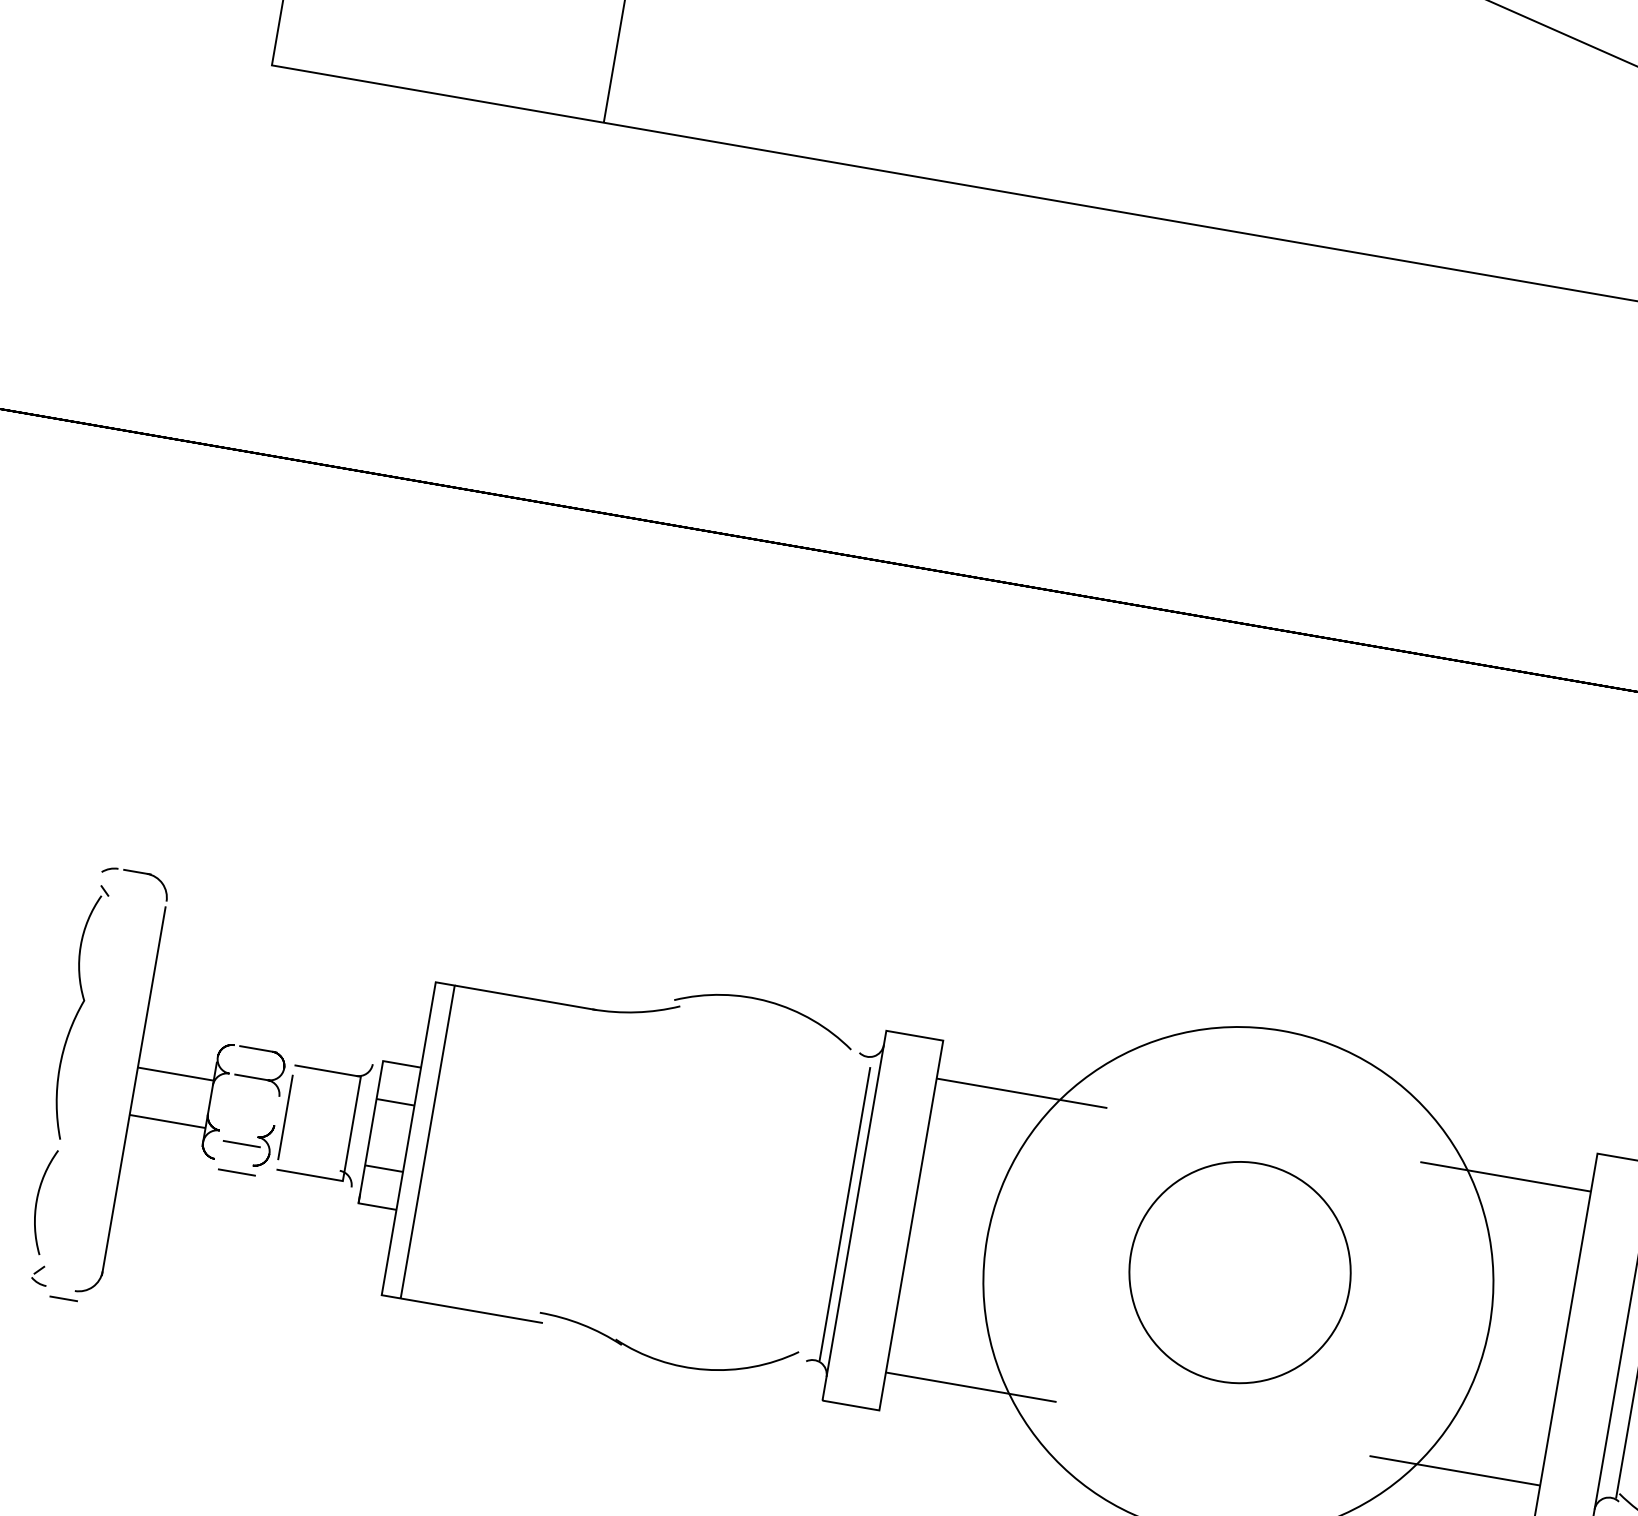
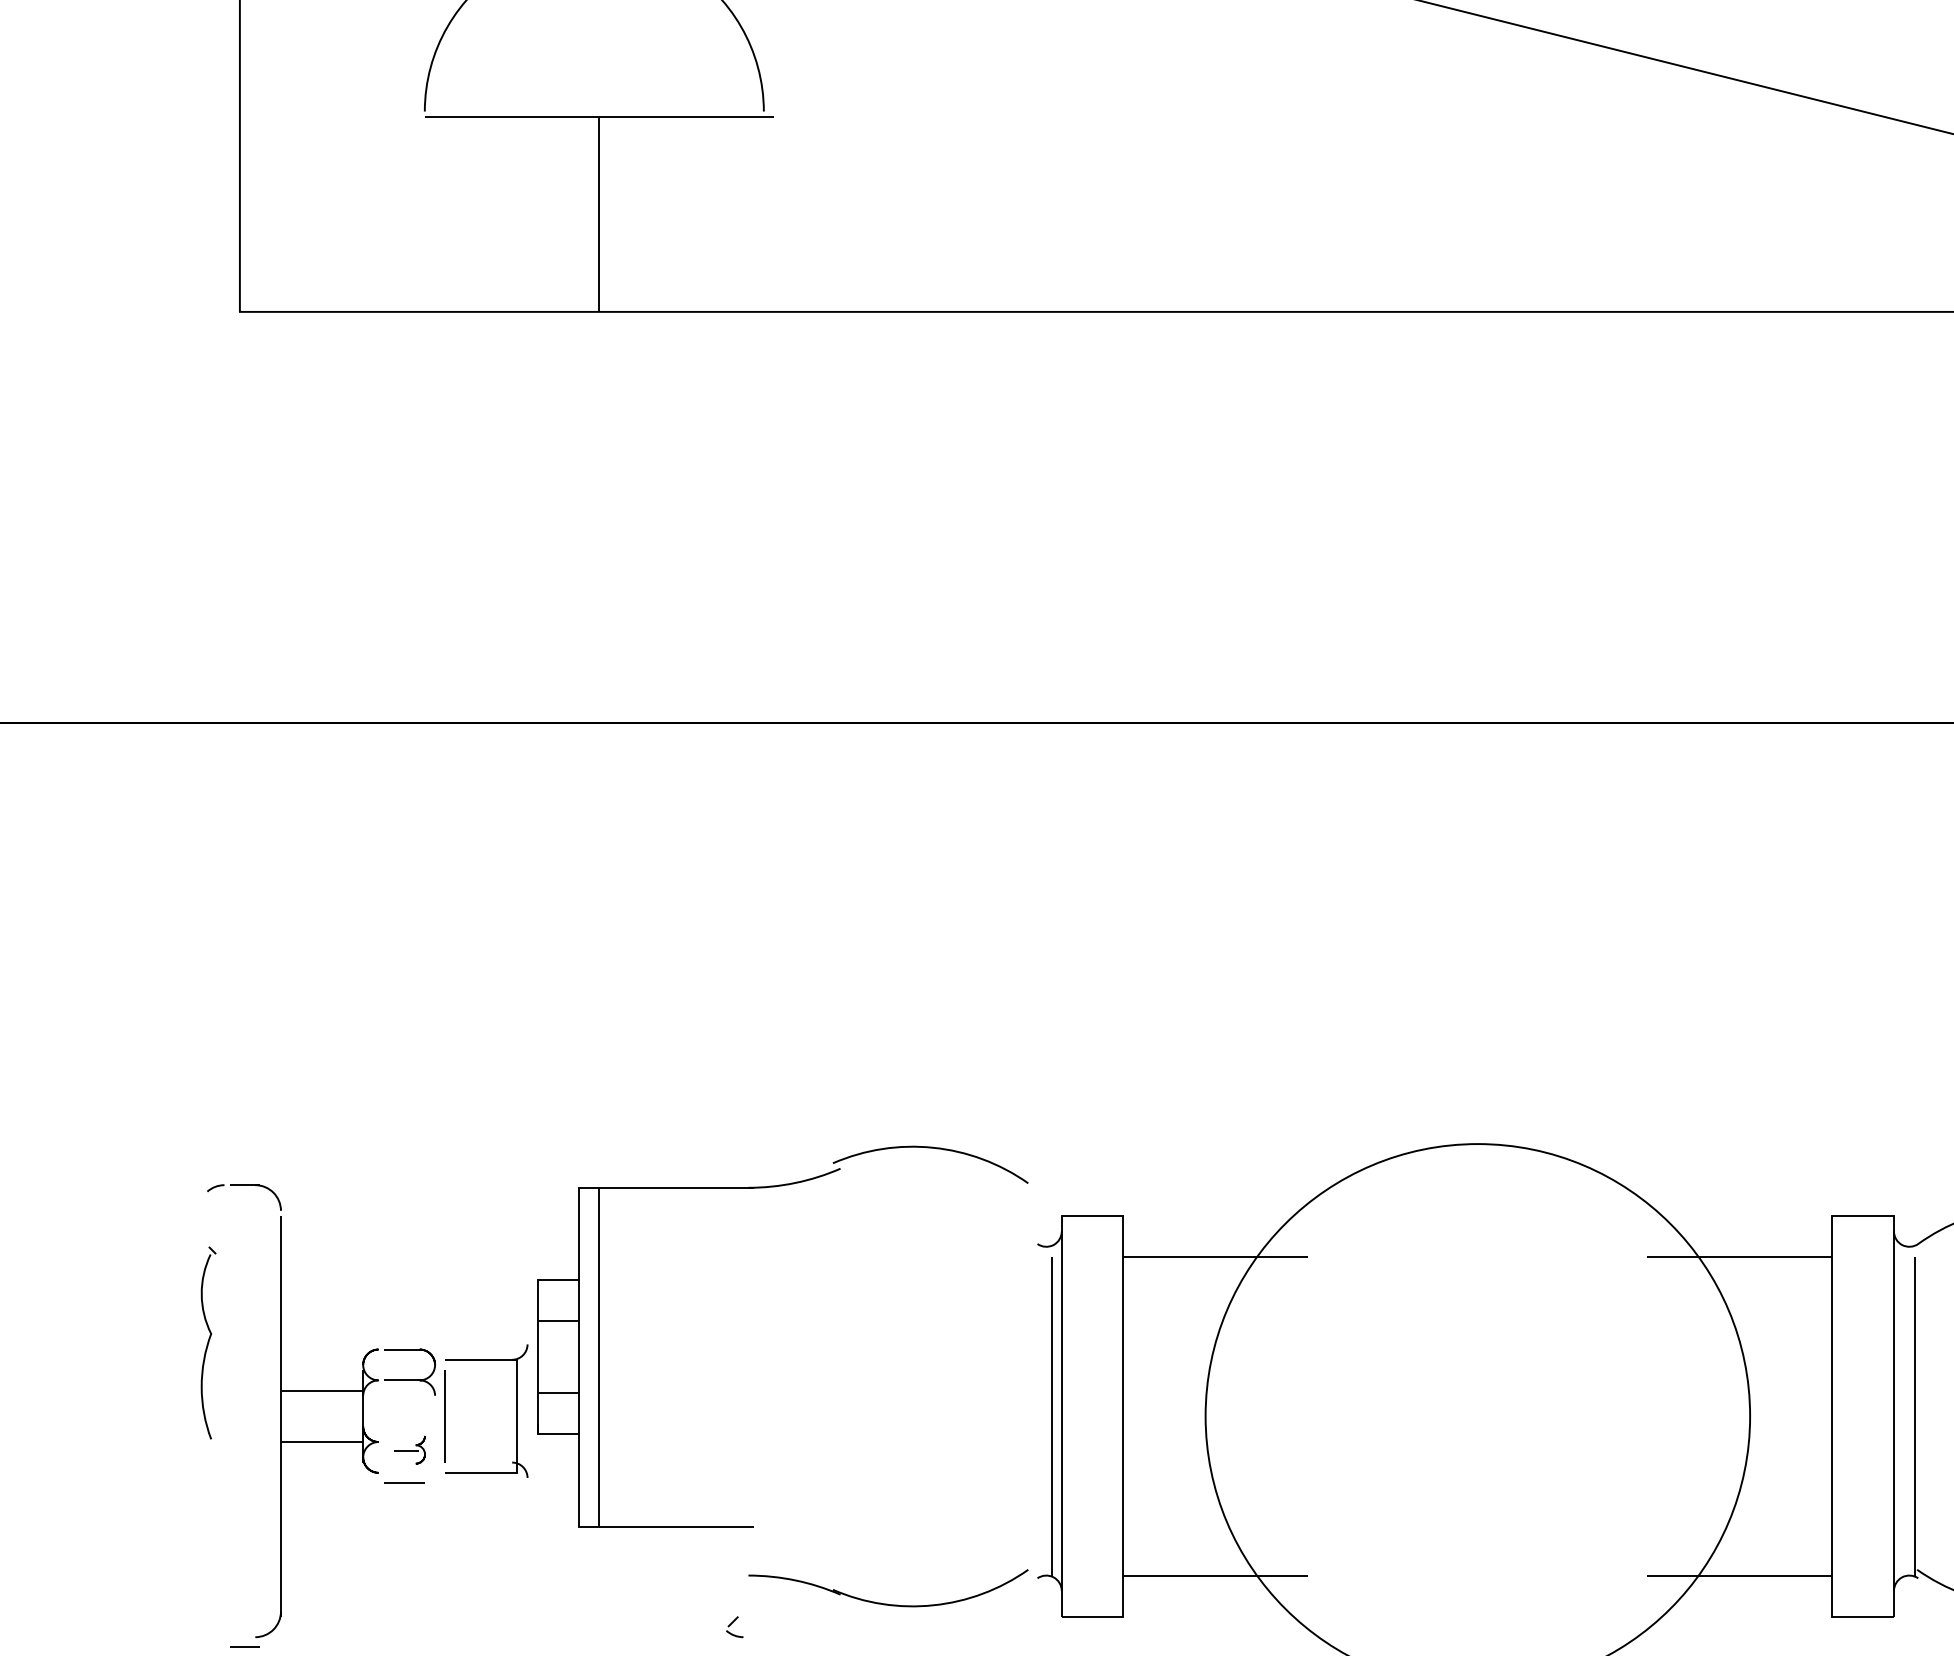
part: (78, 1011) -> (208, 1342), size x0.7
part: (607, 1012) -> (765, 1188), moved
part: (247, 1142) -> (409, 1449), size x0.6
part: (42, 1201) -> (204, 1548), removed
part: (1239, 1272) -> (1477, 1406), removed
part: (39, 1275) -> (734, 1627), moved

